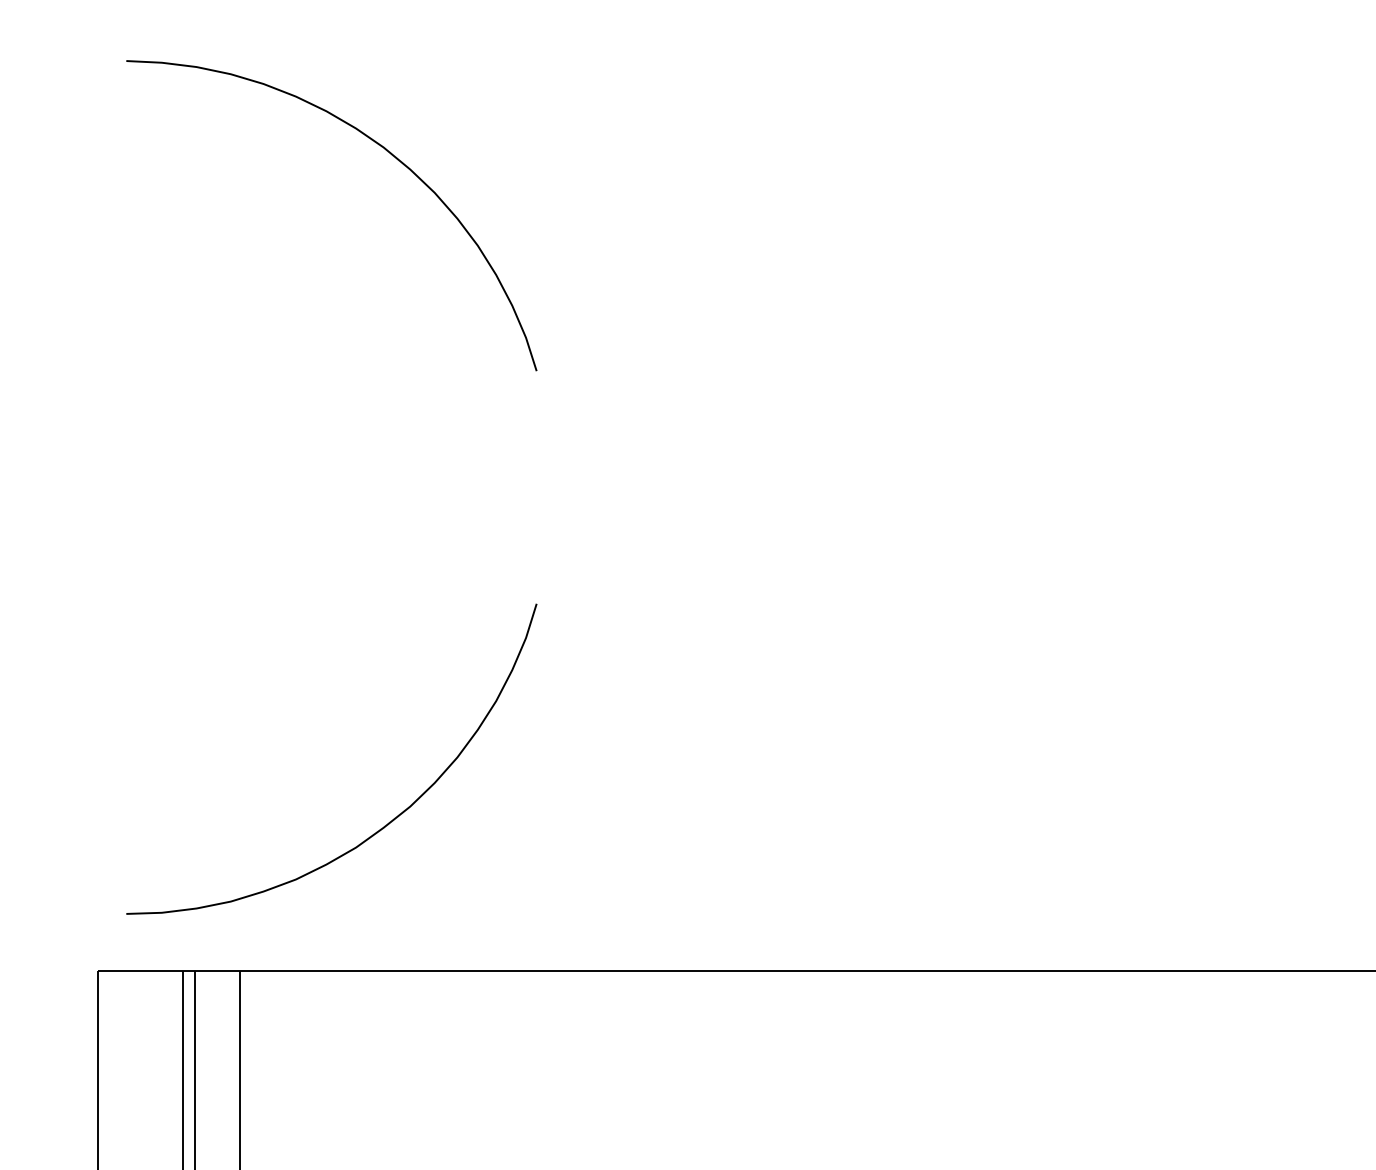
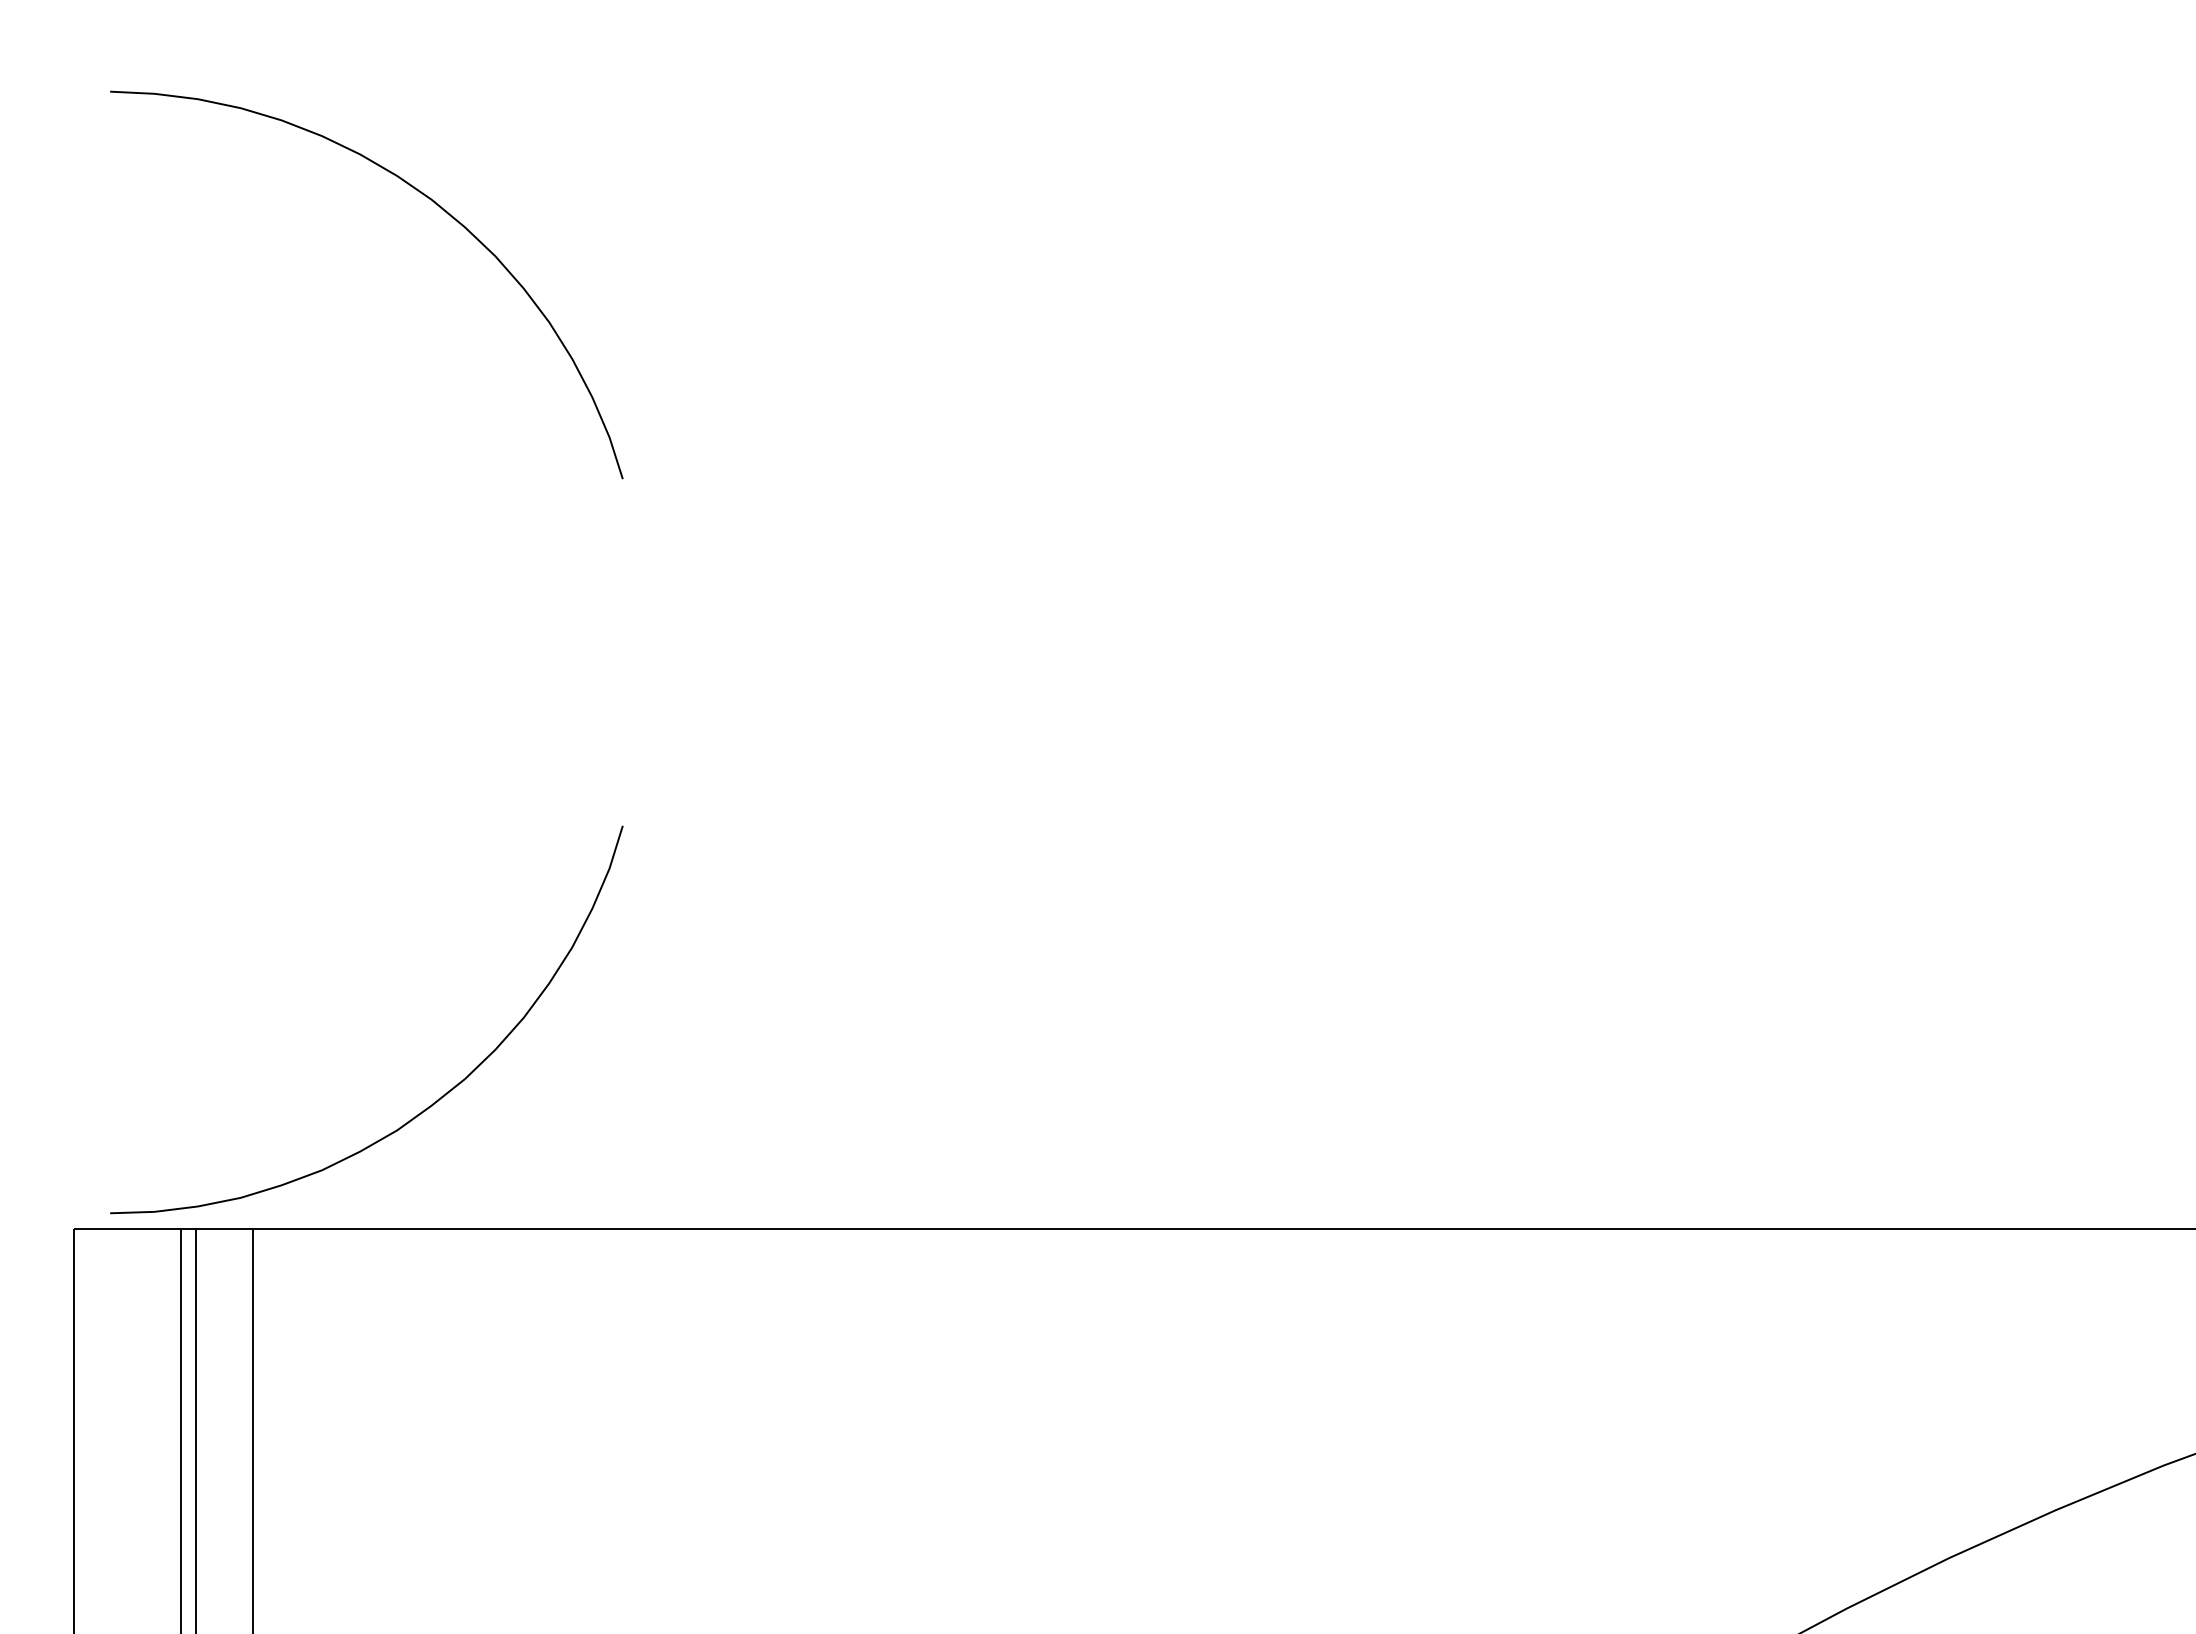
curve: (385, 825) -> (433, 1102), moved

